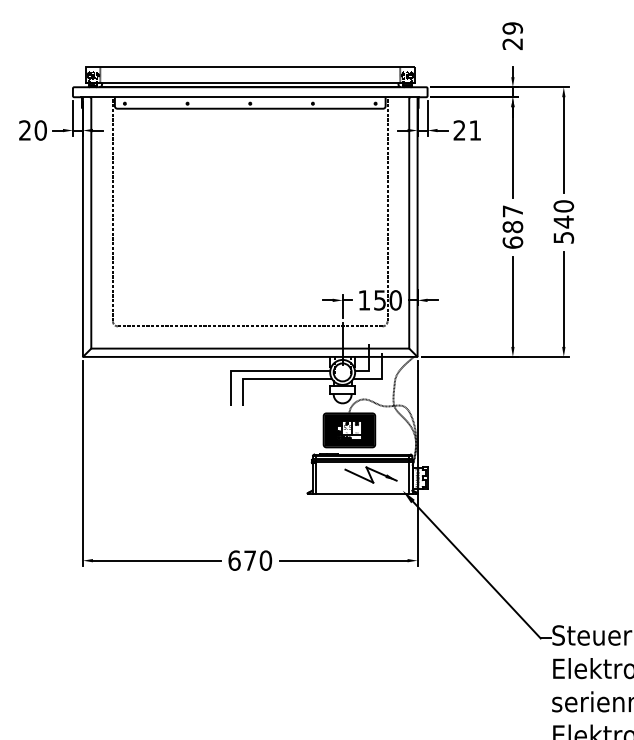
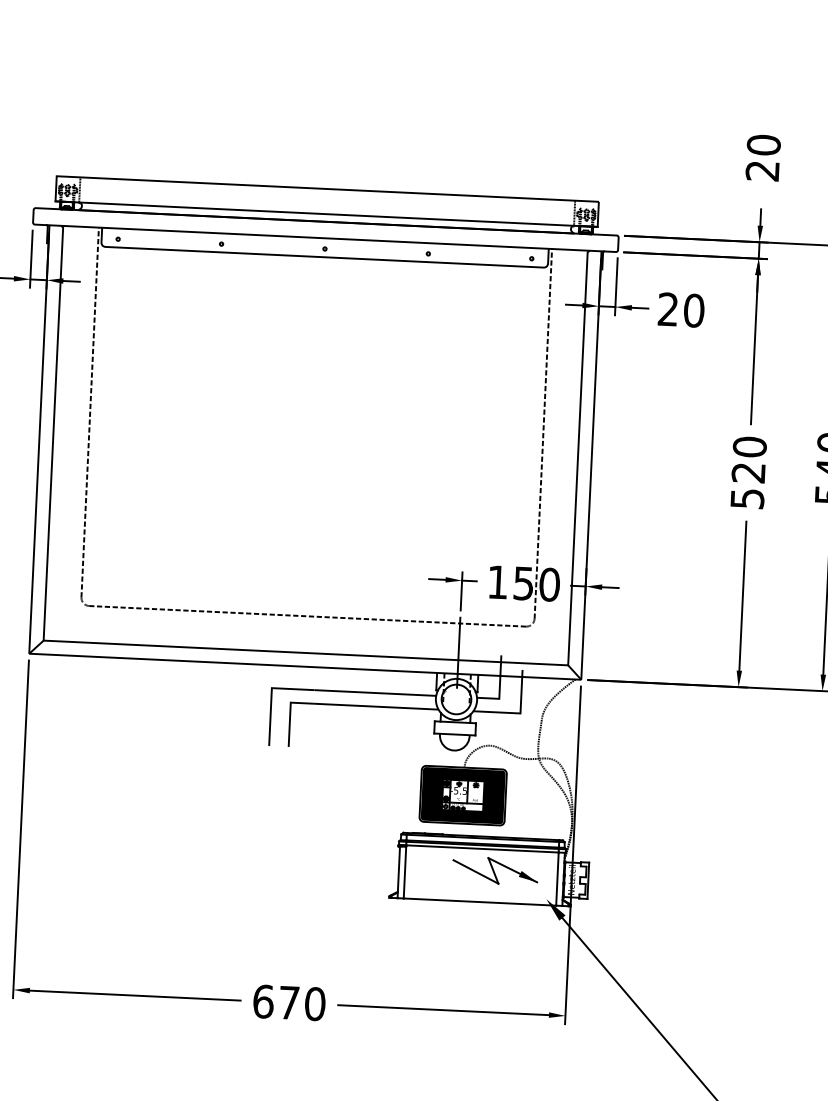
text: (512, 28) -> (763, 145), 29 -> 20
text: (475, 130) -> (694, 310), 21 -> 20
text: (512, 226) -> (748, 471), 687 -> 520

